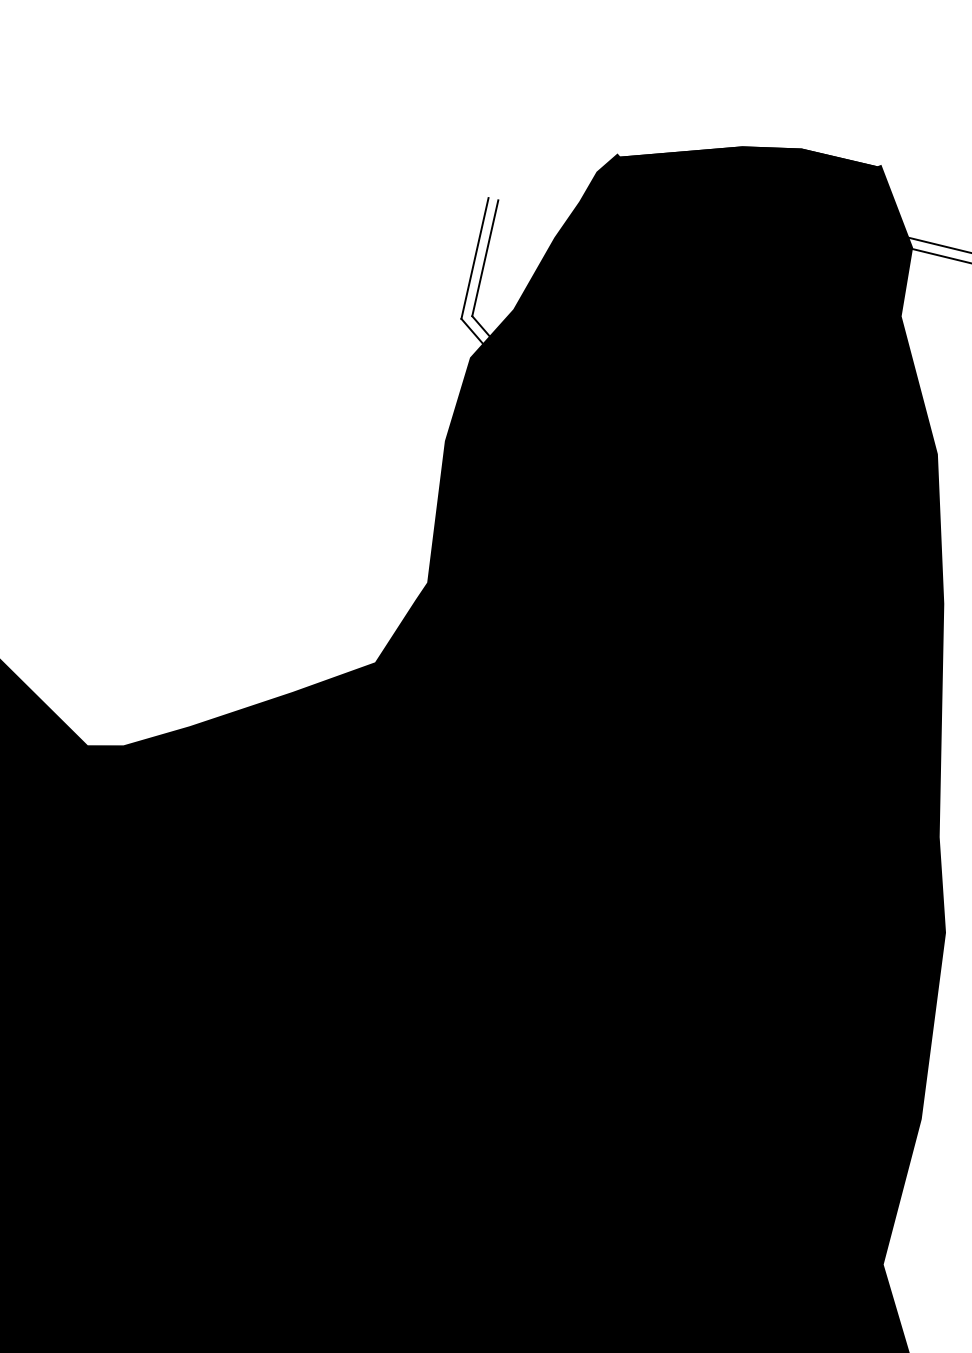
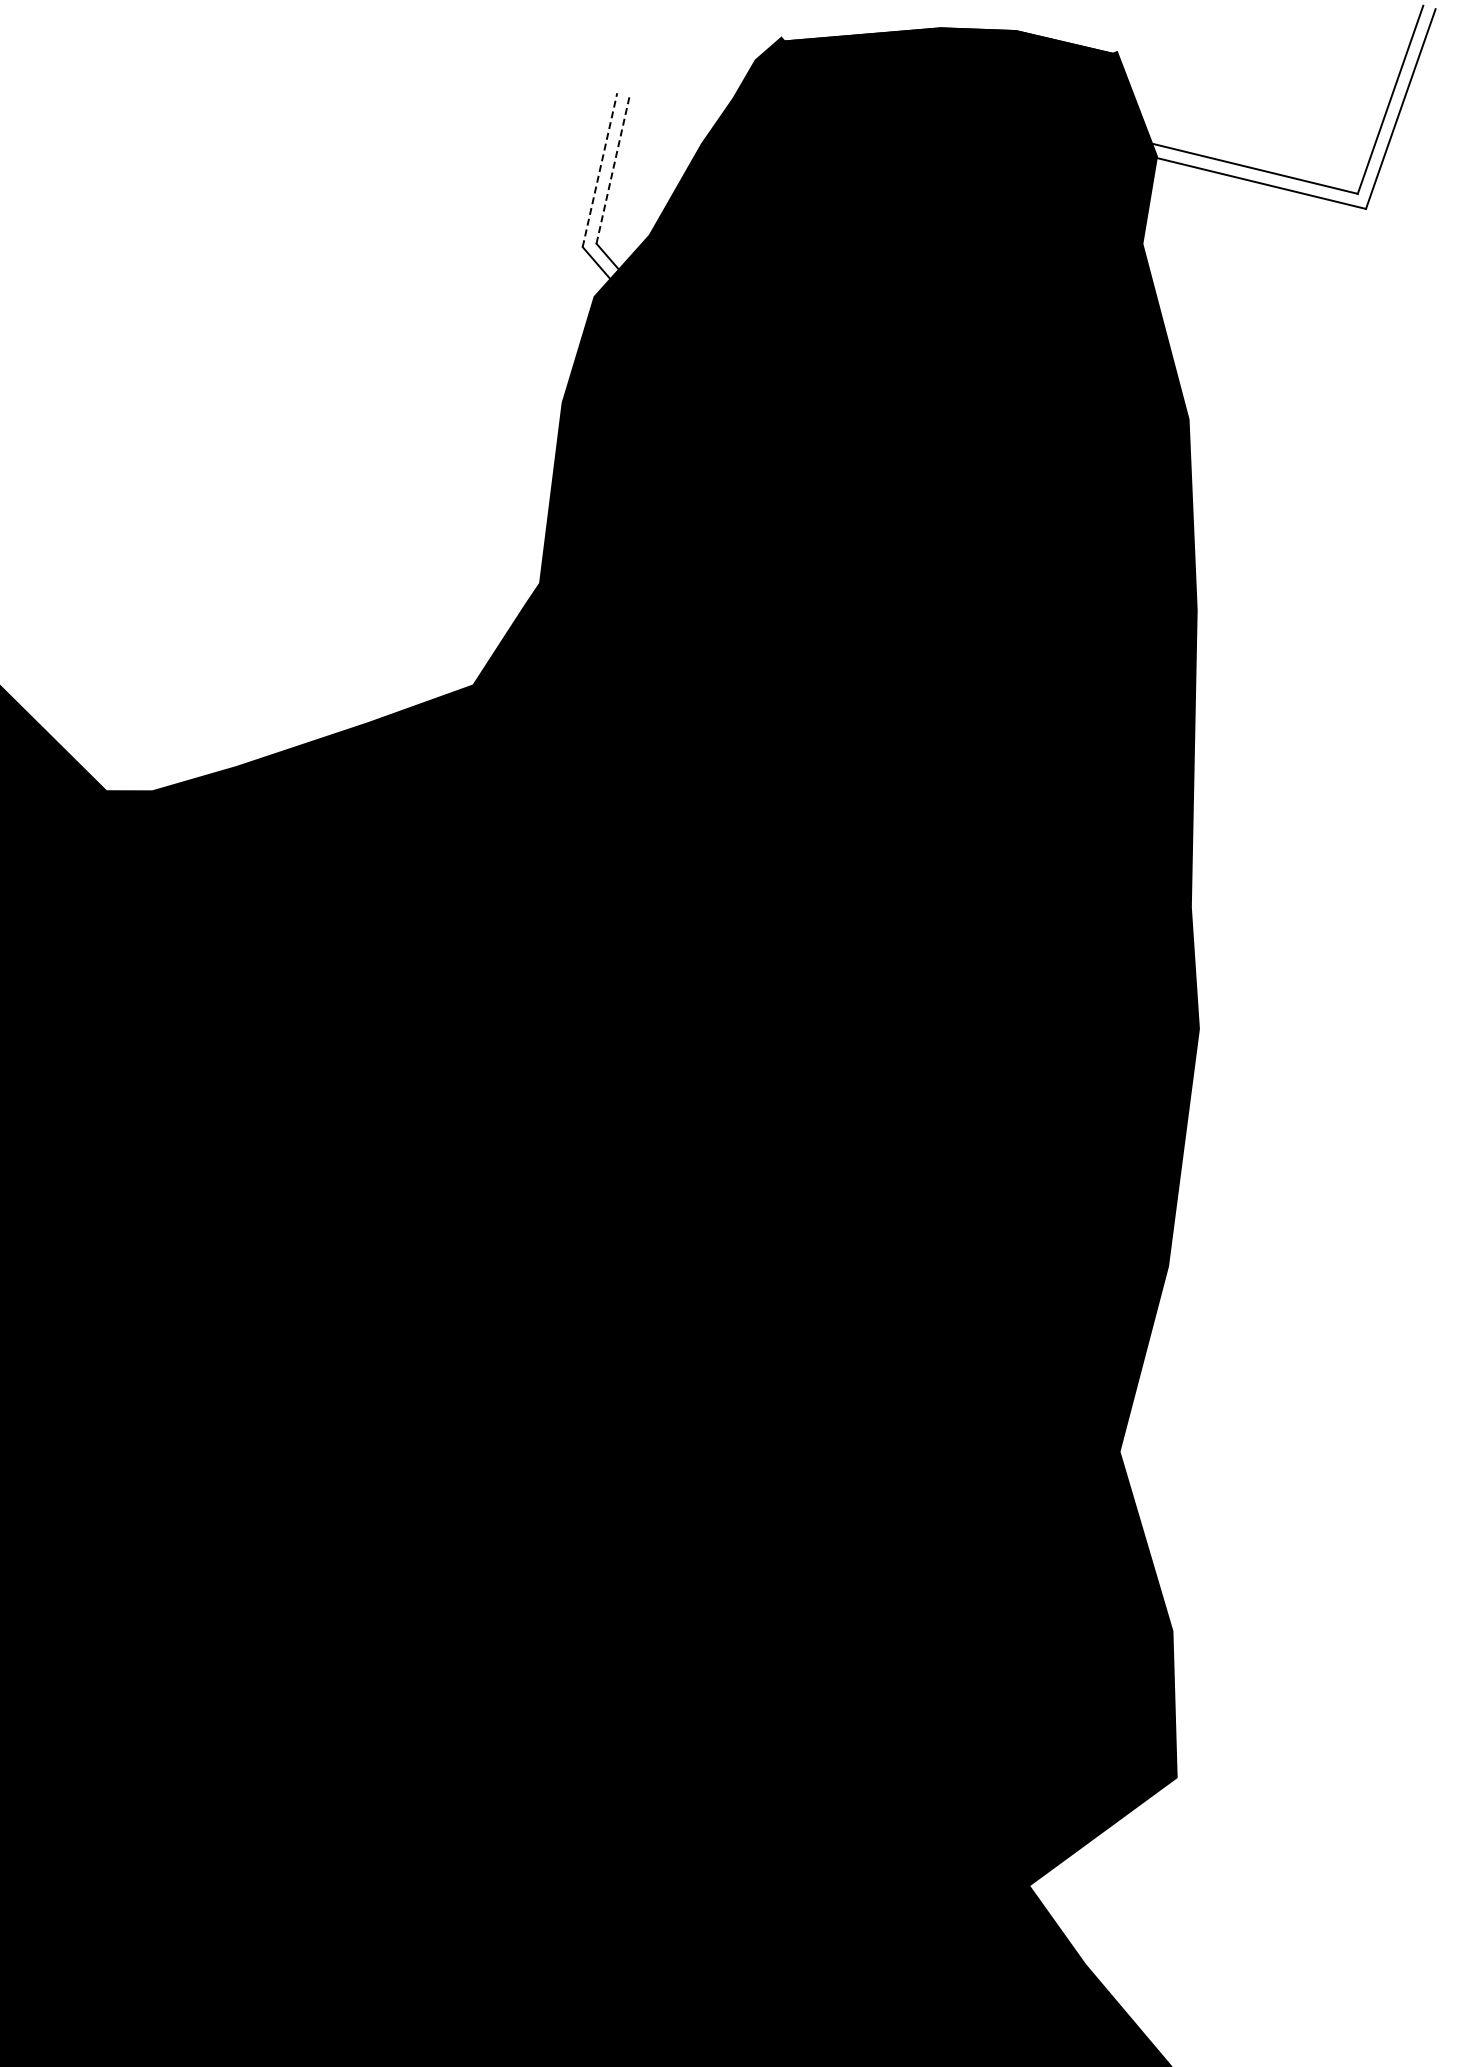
line: (485, 257) -> (613, 169), solid -> dashed
line: (474, 258) -> (599, 170), solid -> dashed

